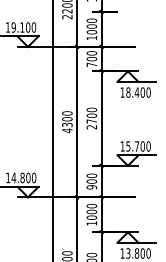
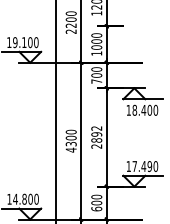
text: (91, 115) -> (96, 134), 2700 -> 2892
text: (135, 146) -> (142, 166), 15.700 -> 17.490
text: (91, 187) -> (96, 209), 900 -> 600

